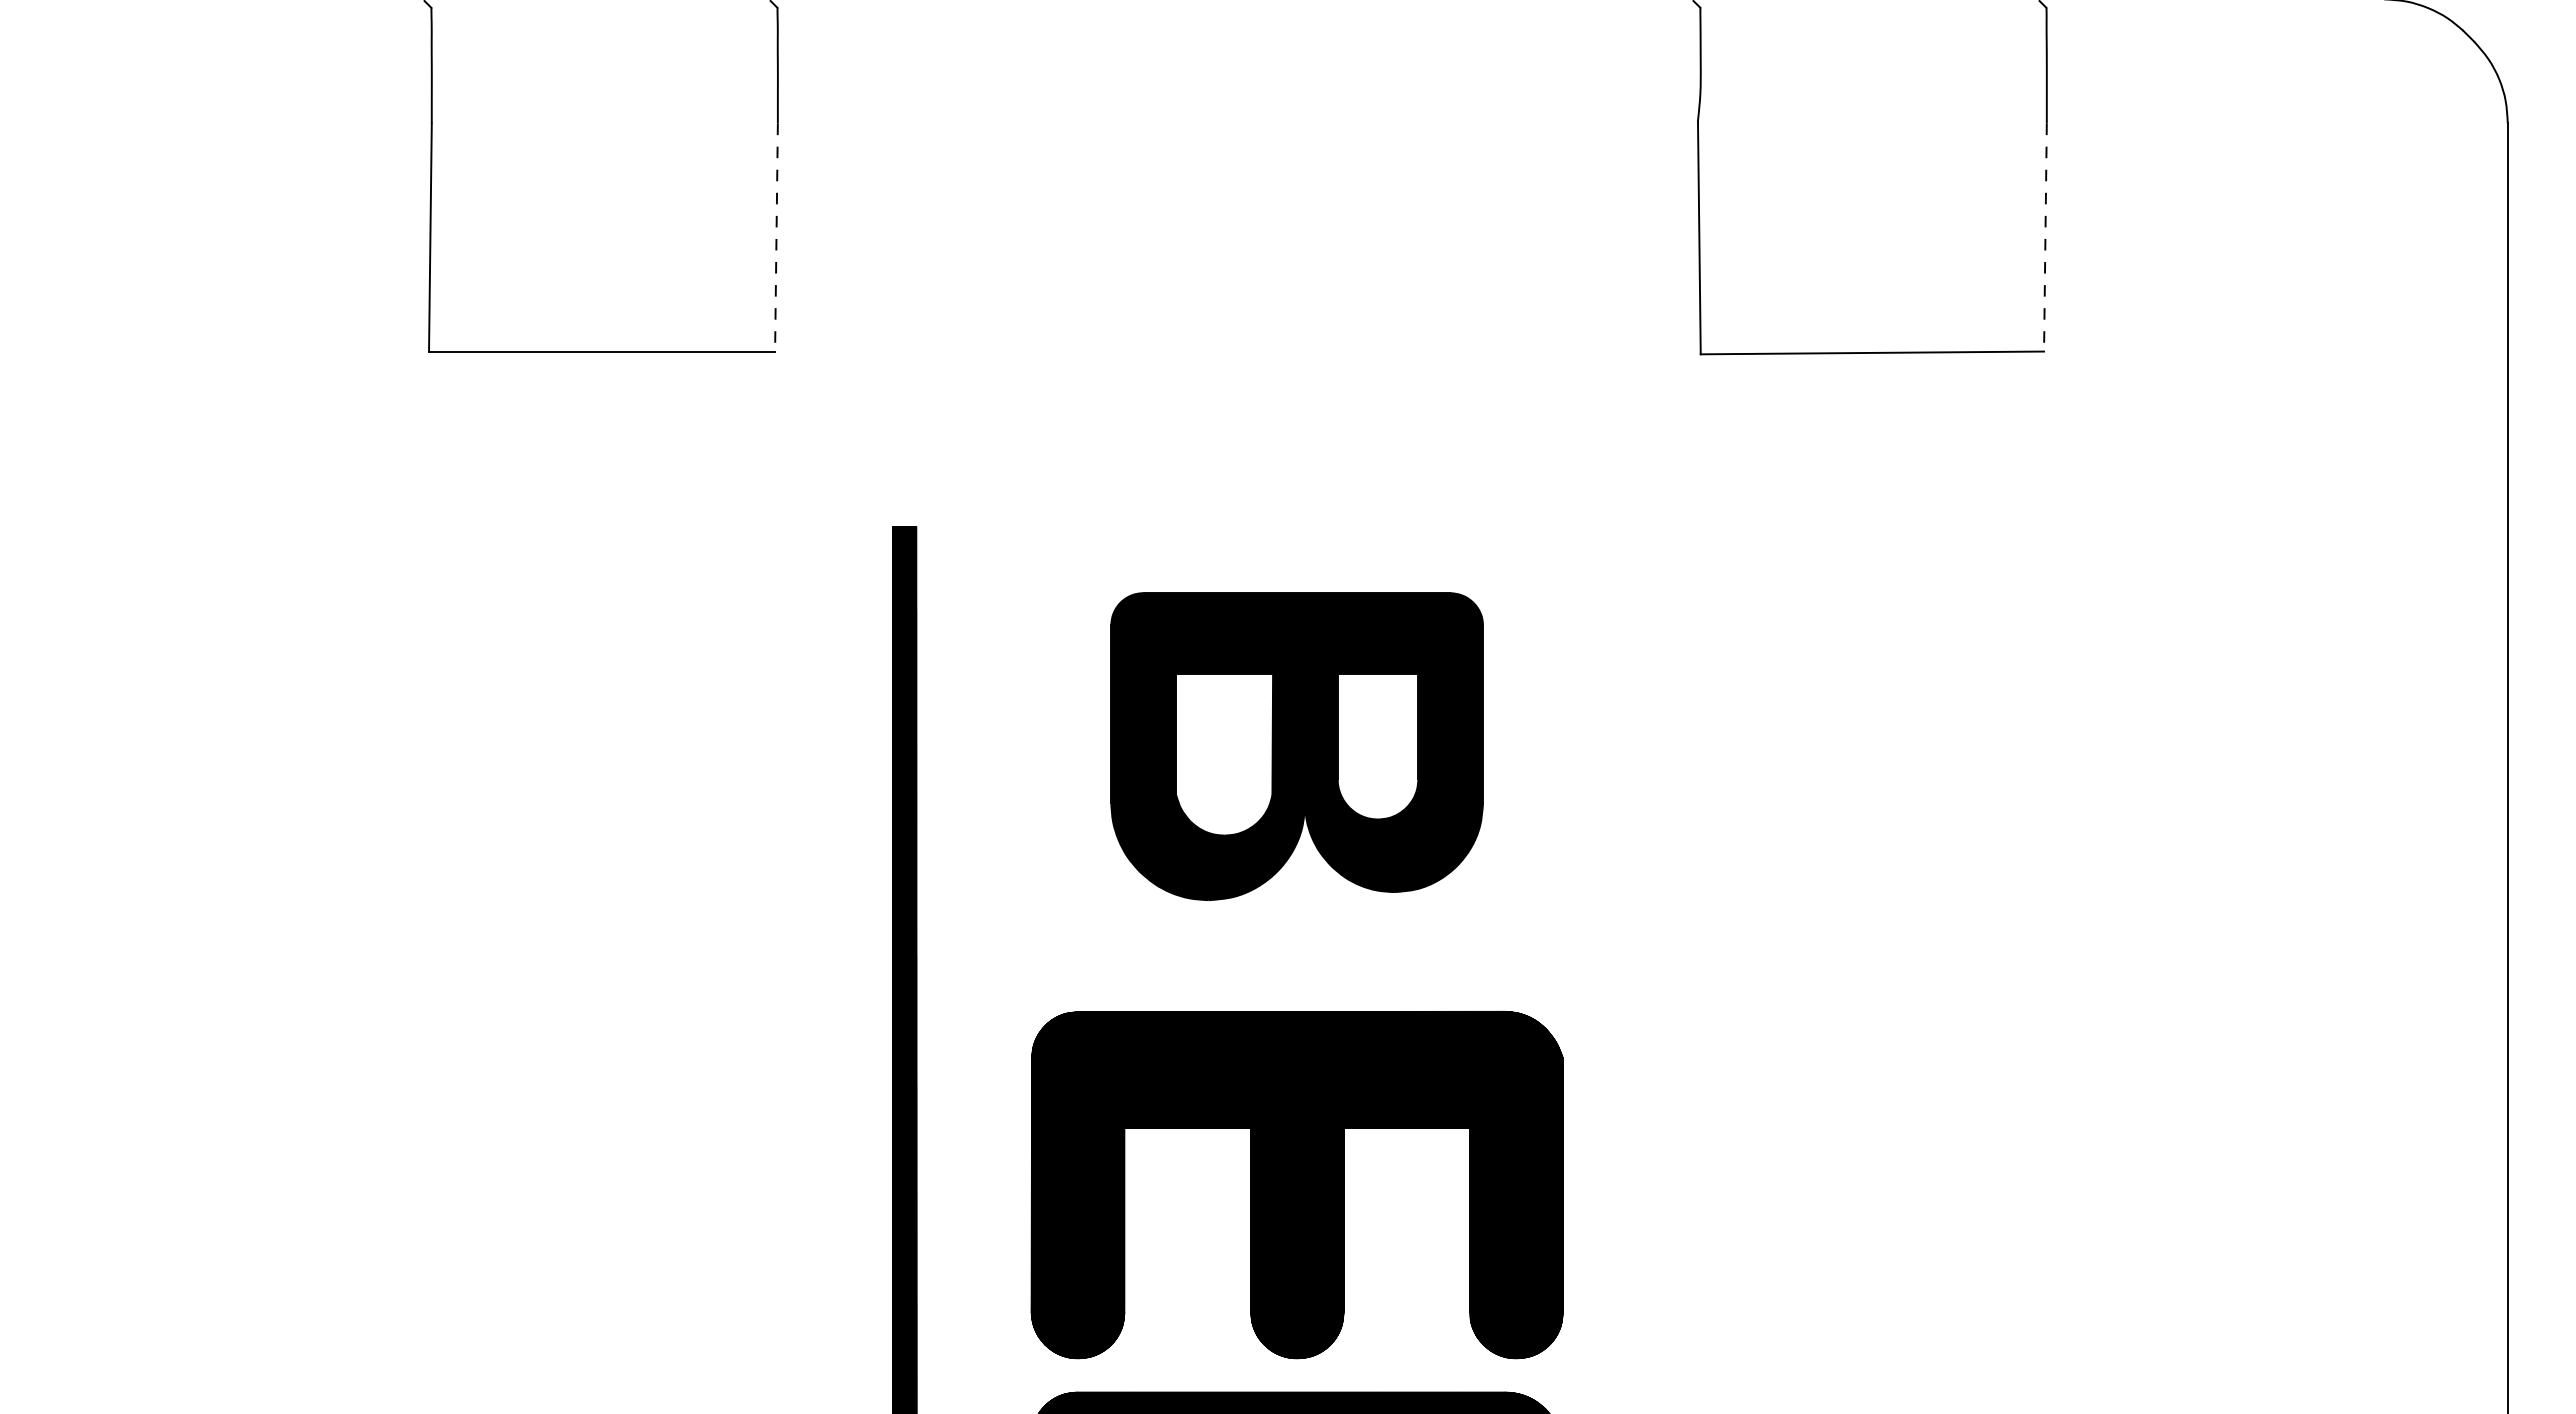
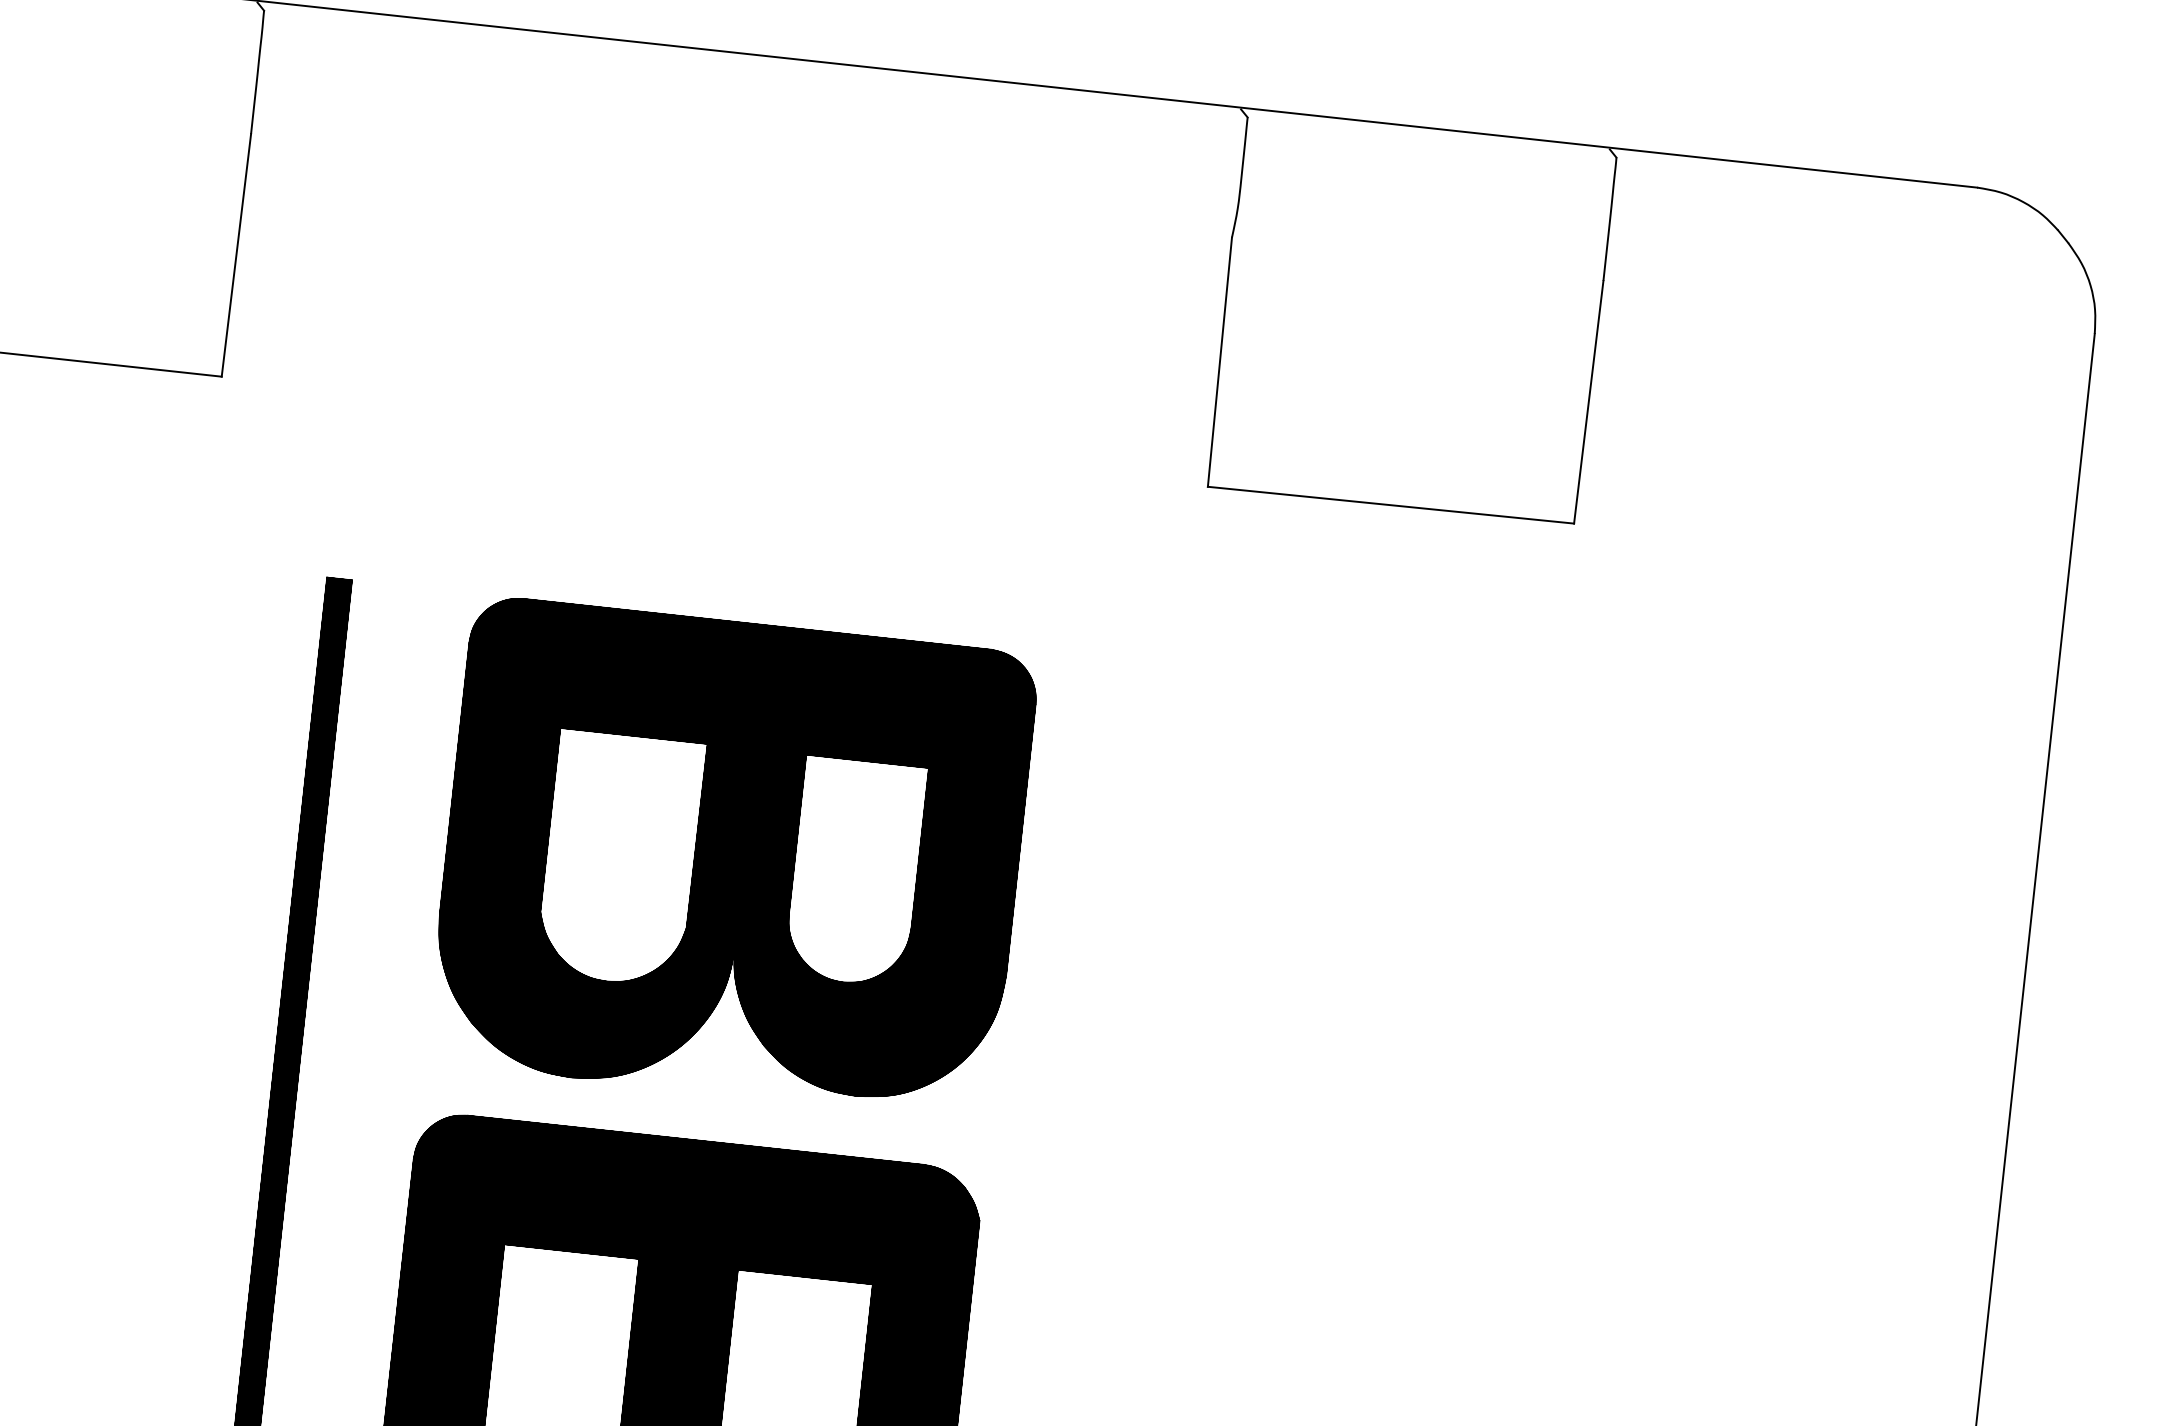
line: (776, 237) -> (236, 255), dashed -> solid
line: (2045, 237) -> (1588, 402), dashed -> solid
part: (1296, 746) -> (731, 857), size x1.43

